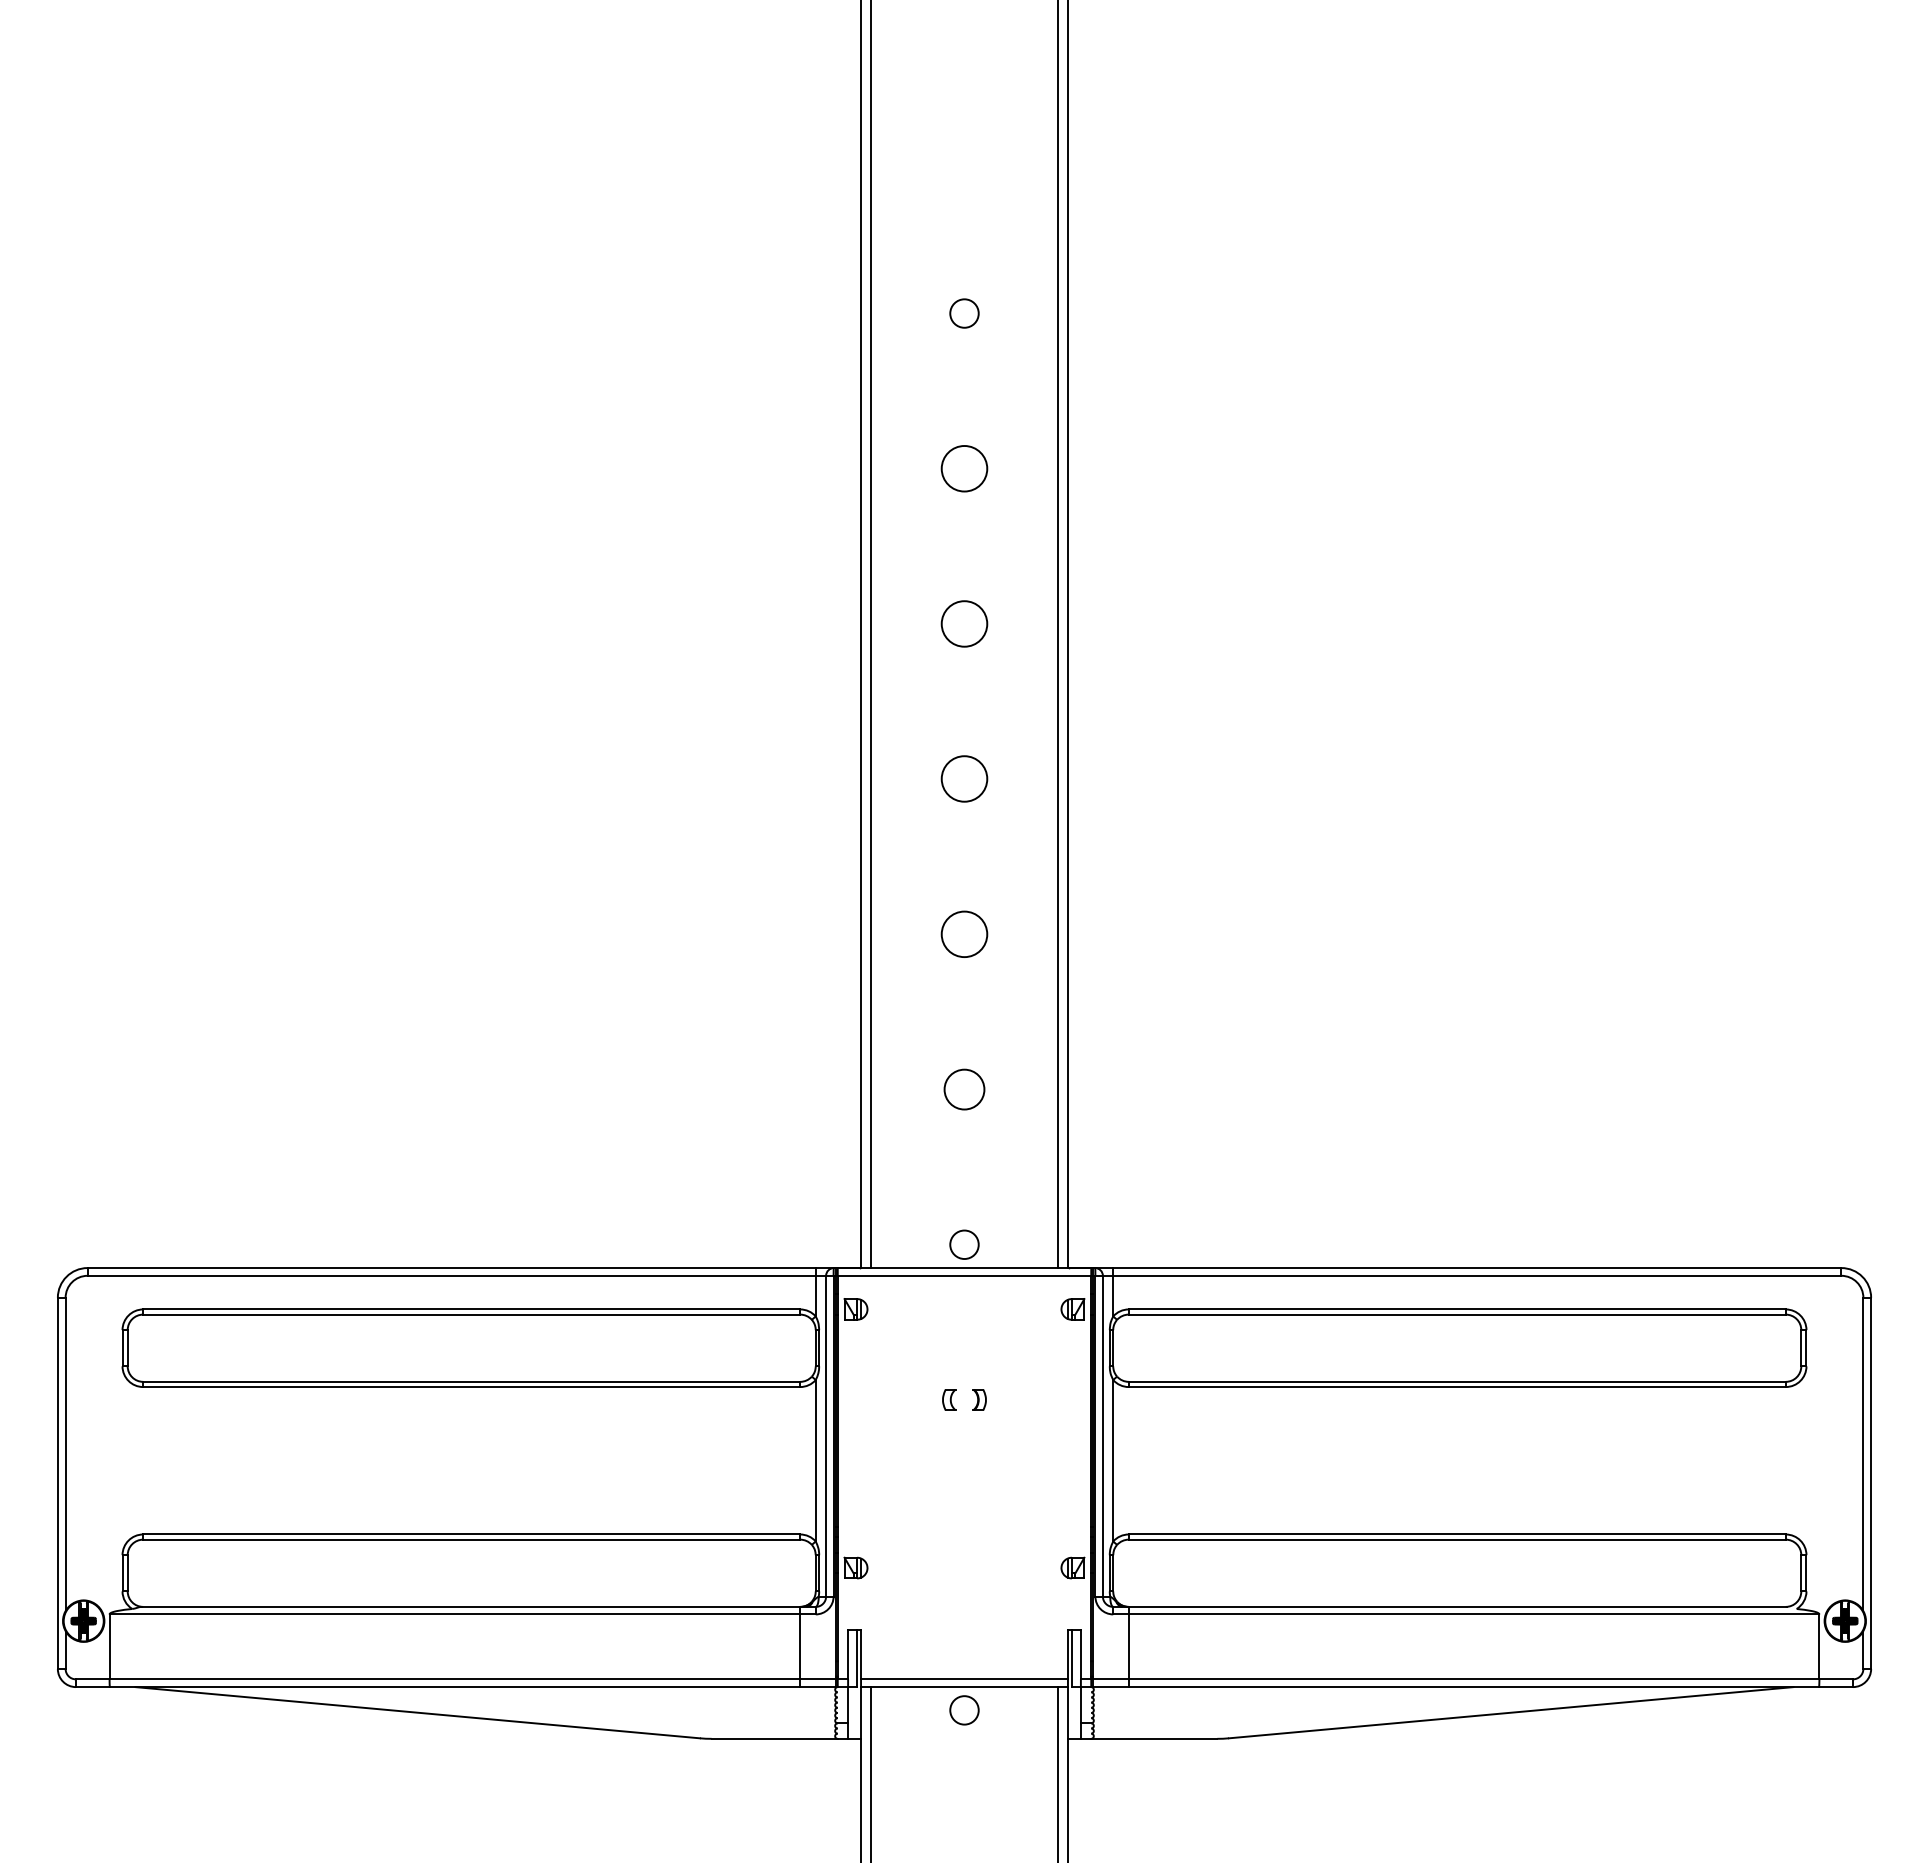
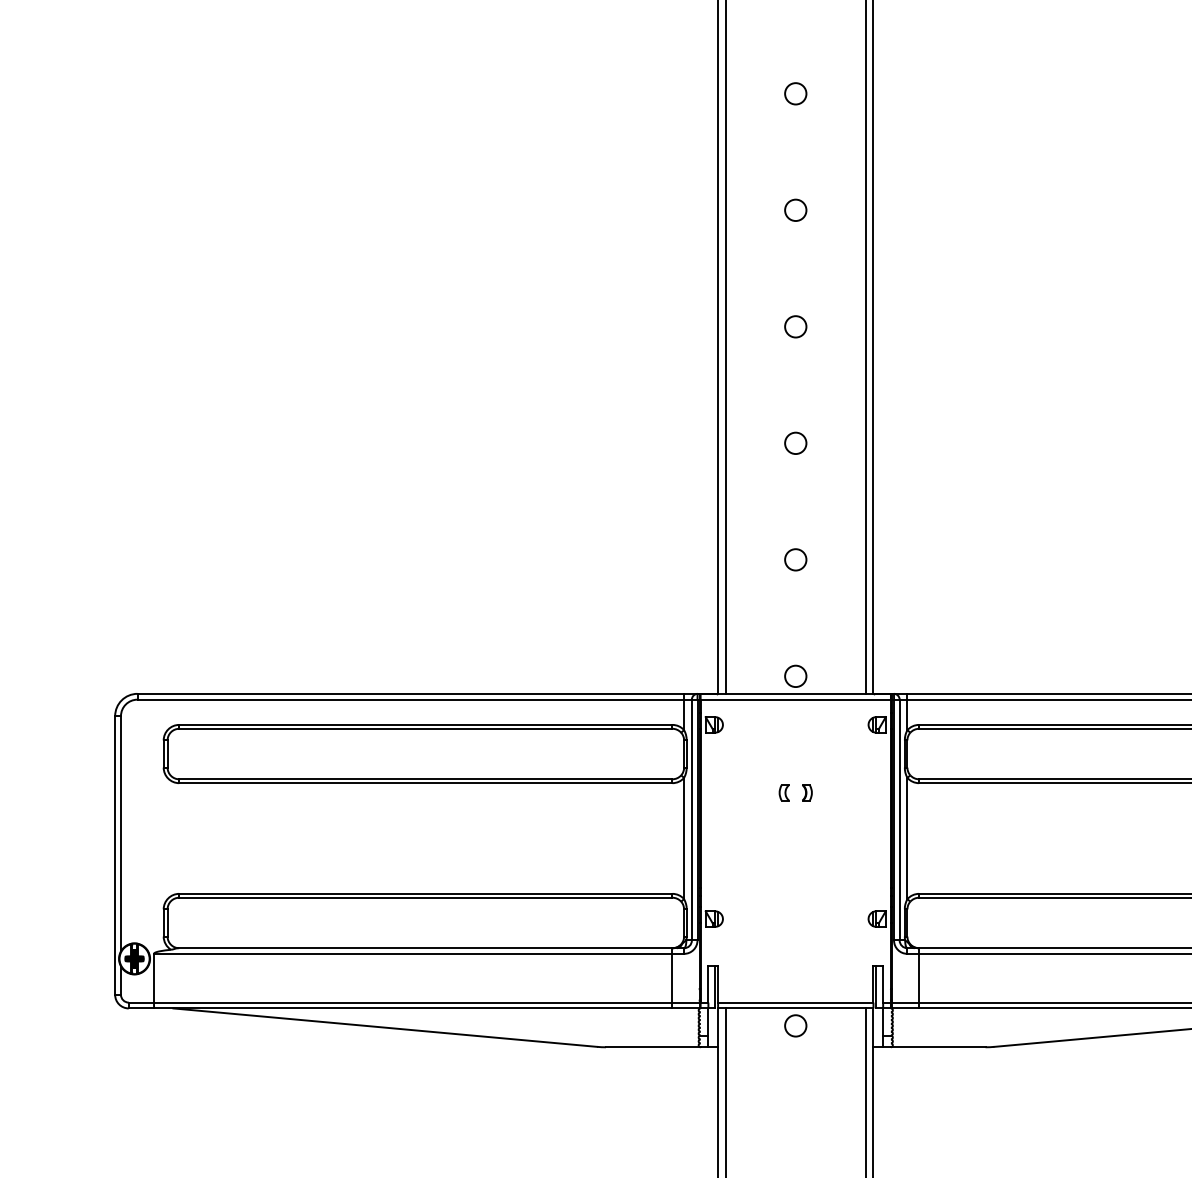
circle: (964, 468) -> (795, 93), size x0.62
circle: (964, 623) -> (795, 209), size x0.62
circle: (964, 779) -> (795, 327), size x0.62
circle: (964, 934) -> (795, 443), size x0.62
circle: (964, 1089) -> (795, 559), size x0.71

